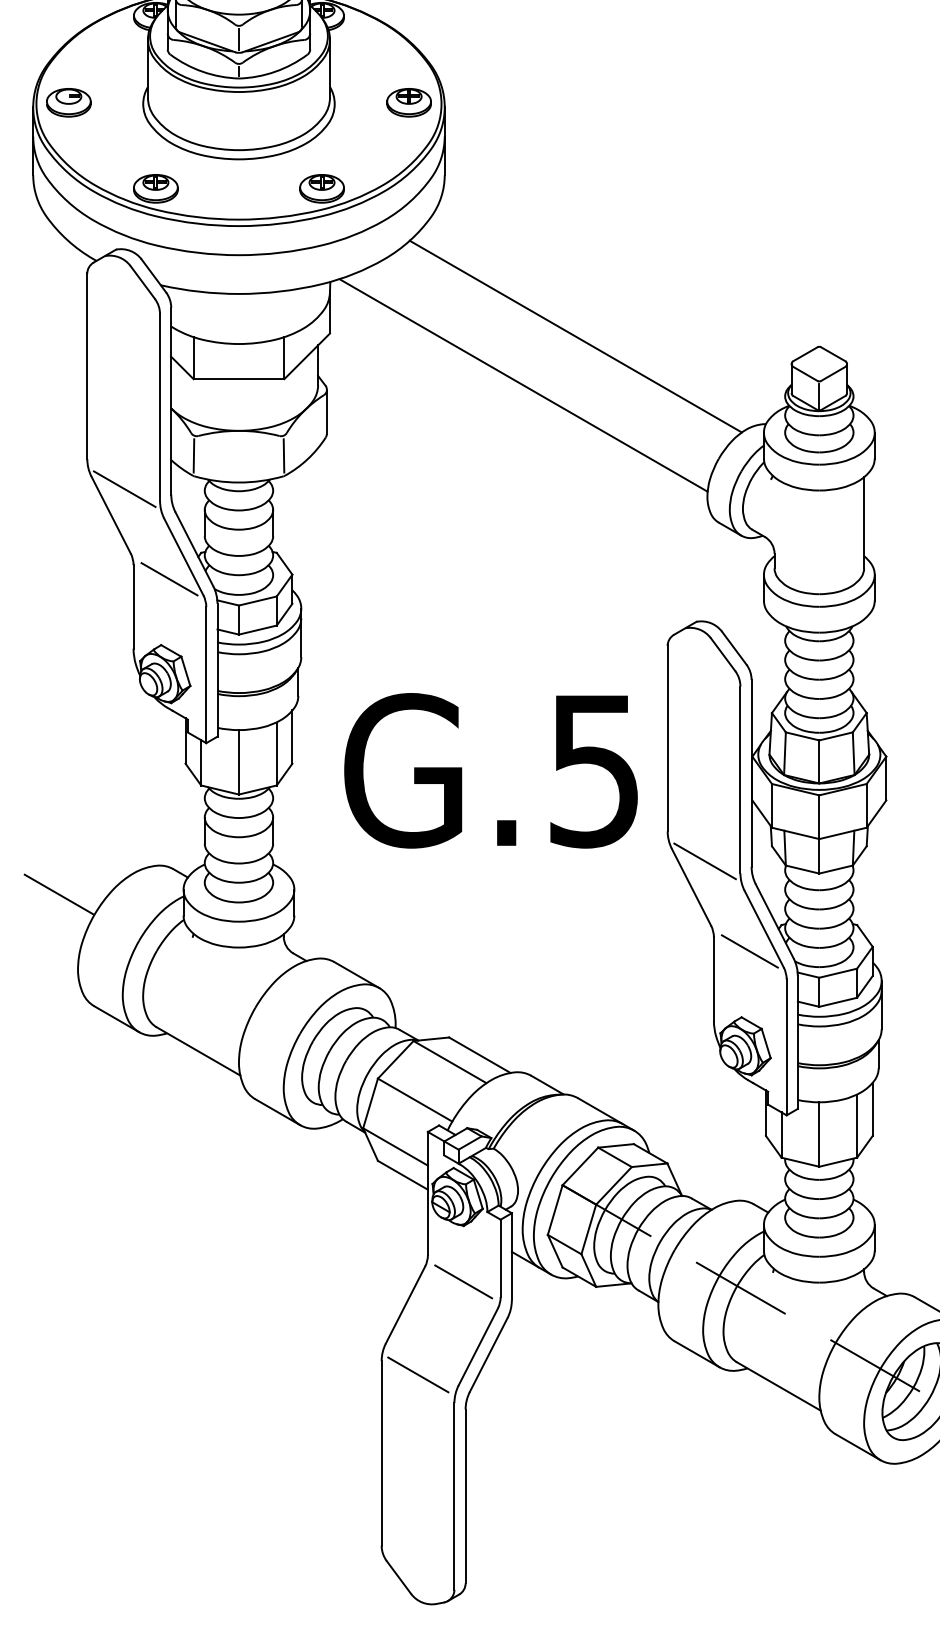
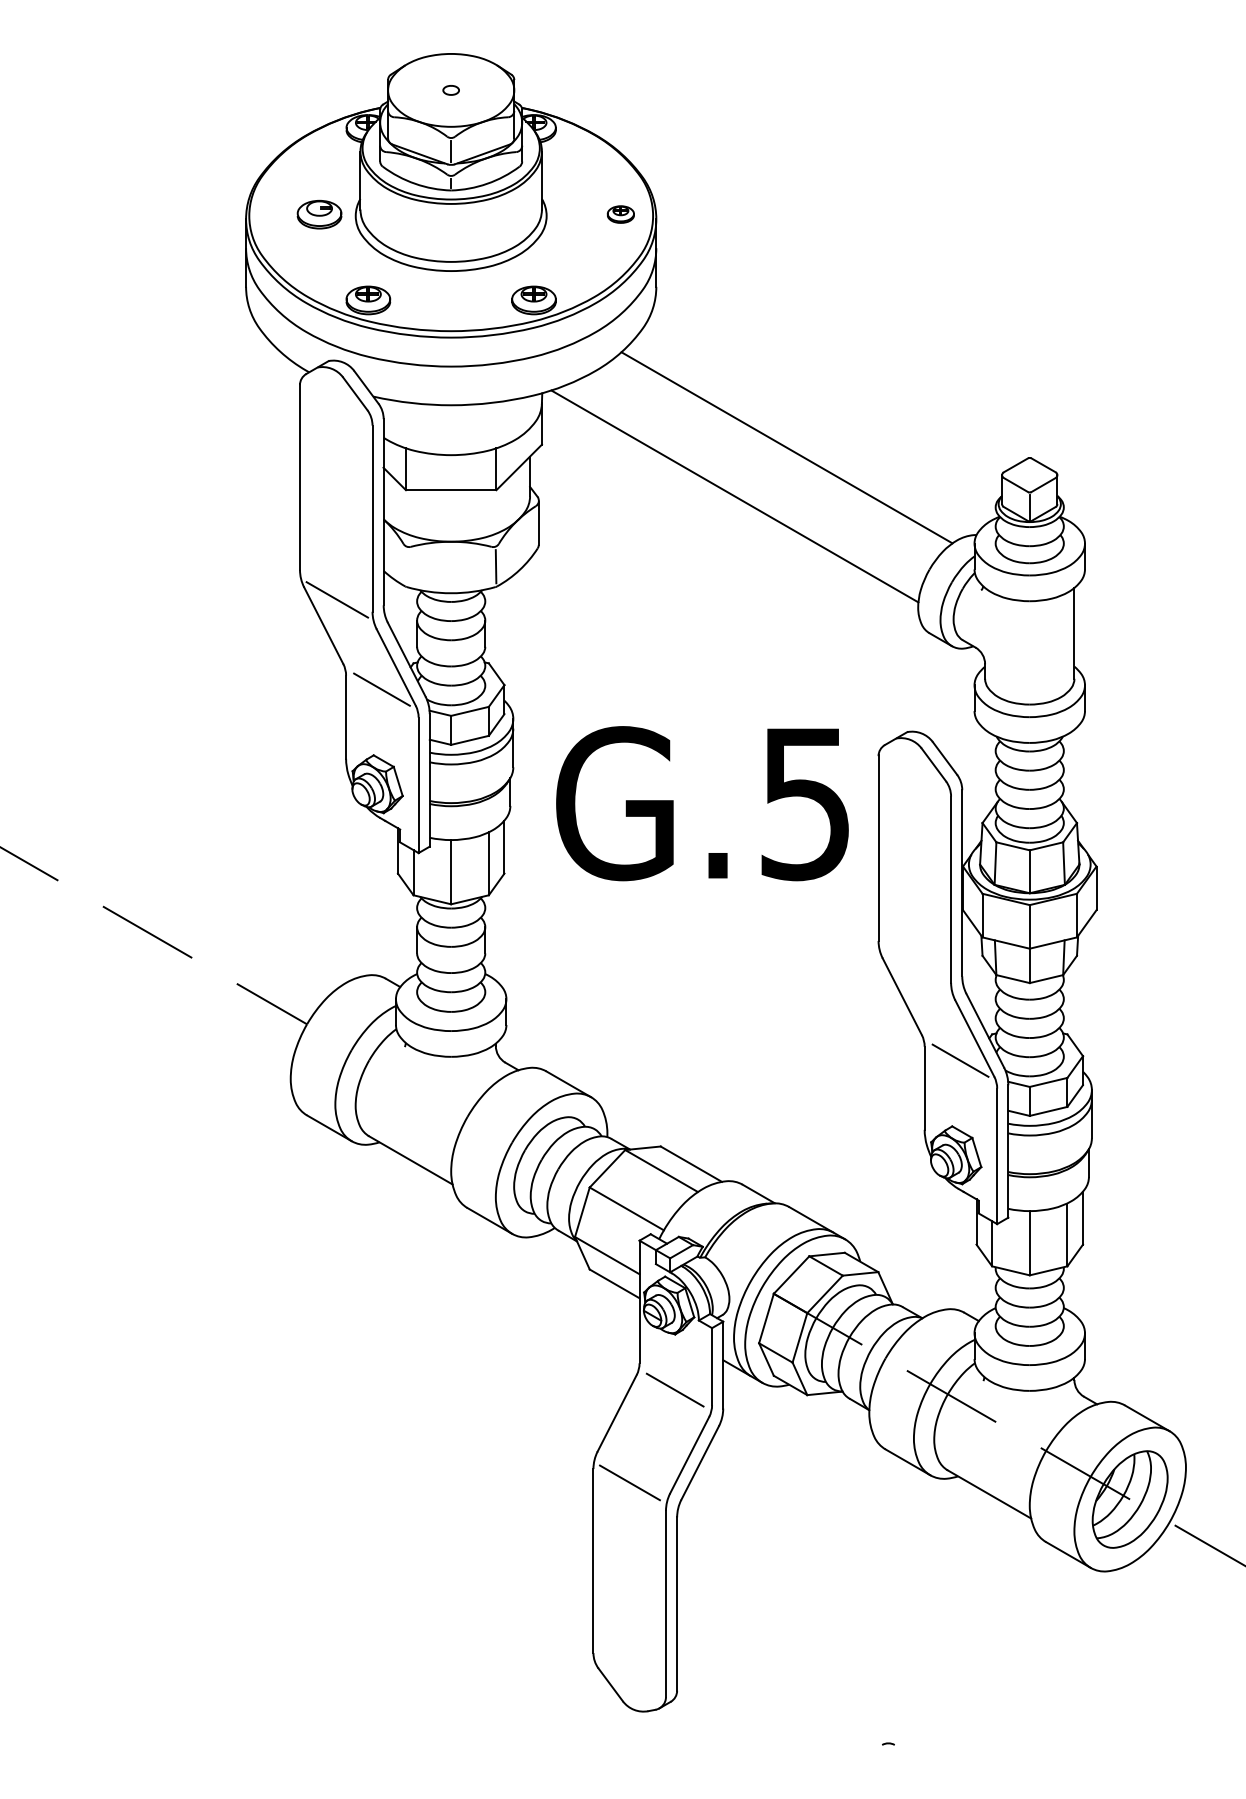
part: (68, 102) -> (319, 214), moved
part: (408, 102) -> (620, 214), size x0.6
line: (194, 455) -> (406, 566), removed
text: (491, 770) -> (702, 803), moved
line: (704, 860) -> (915, 970), removed

